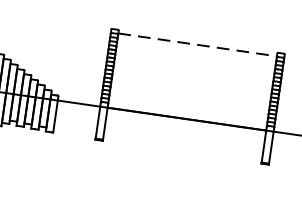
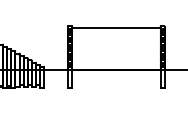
line: (197, 45) -> (116, 28), dashed -> solid

